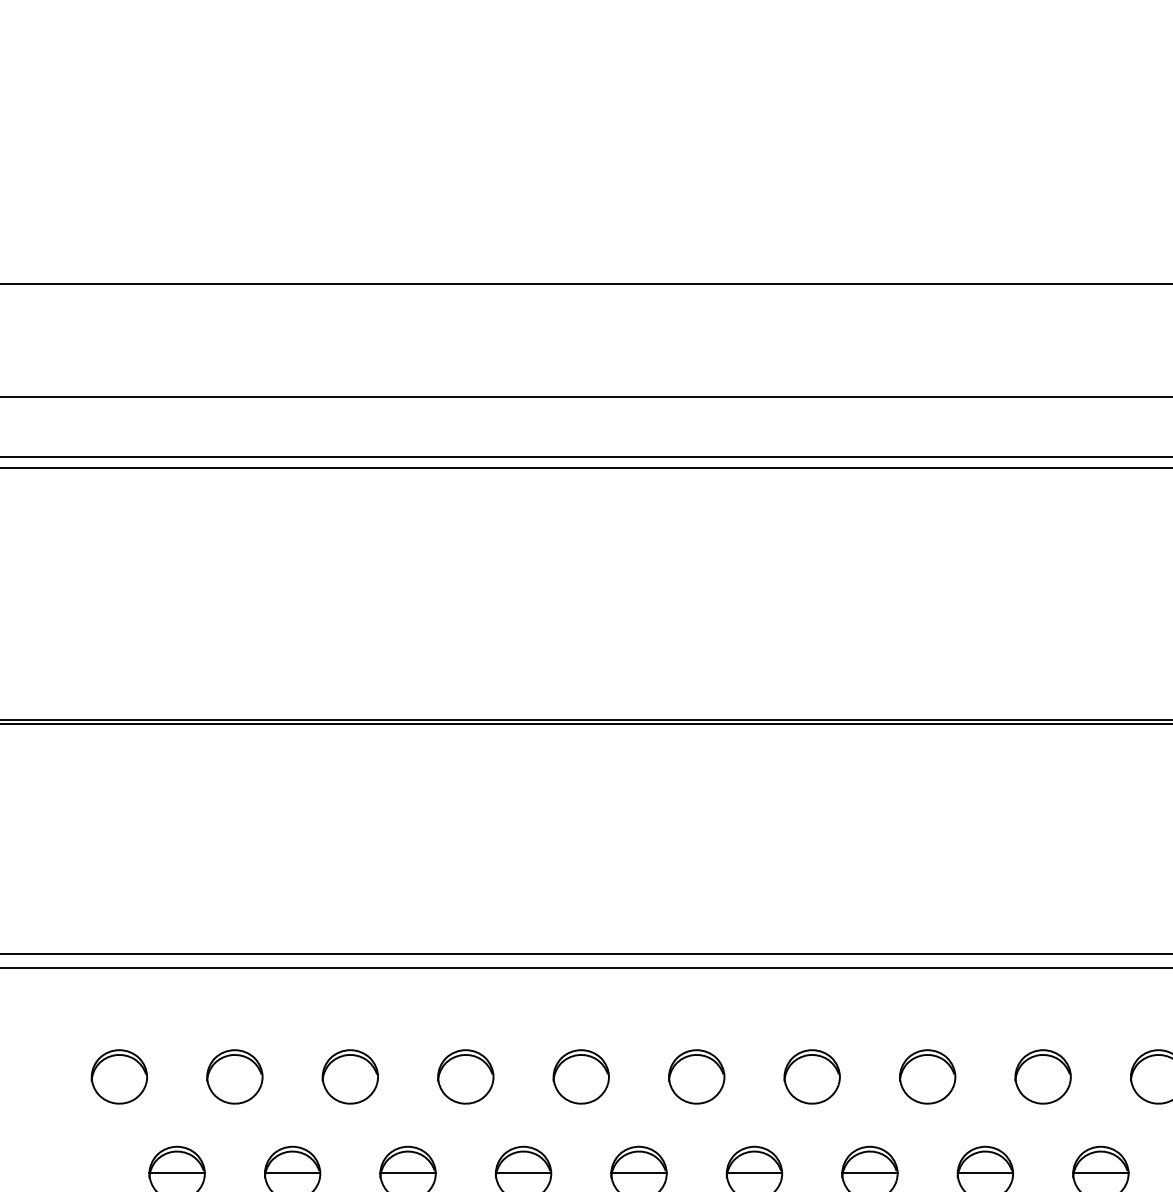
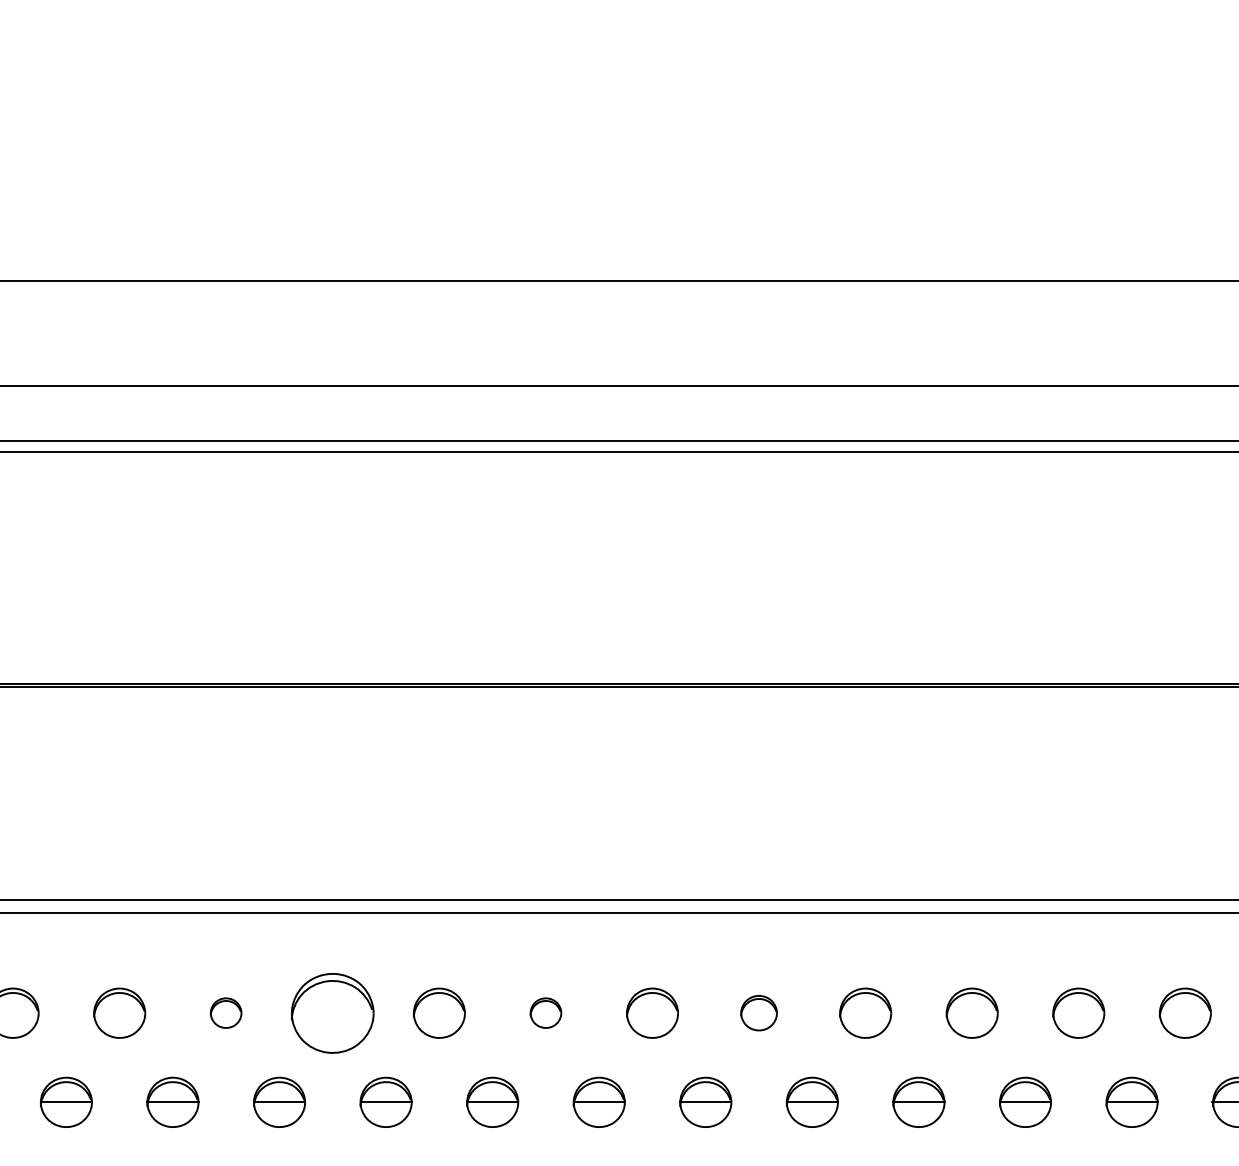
part: (349, 1076) -> (225, 1012), size x0.6
part: (465, 1076) -> (332, 1012), size x1.6
part: (696, 1076) -> (545, 1012), size x0.6
part: (927, 1076) -> (758, 1012), size x0.7

